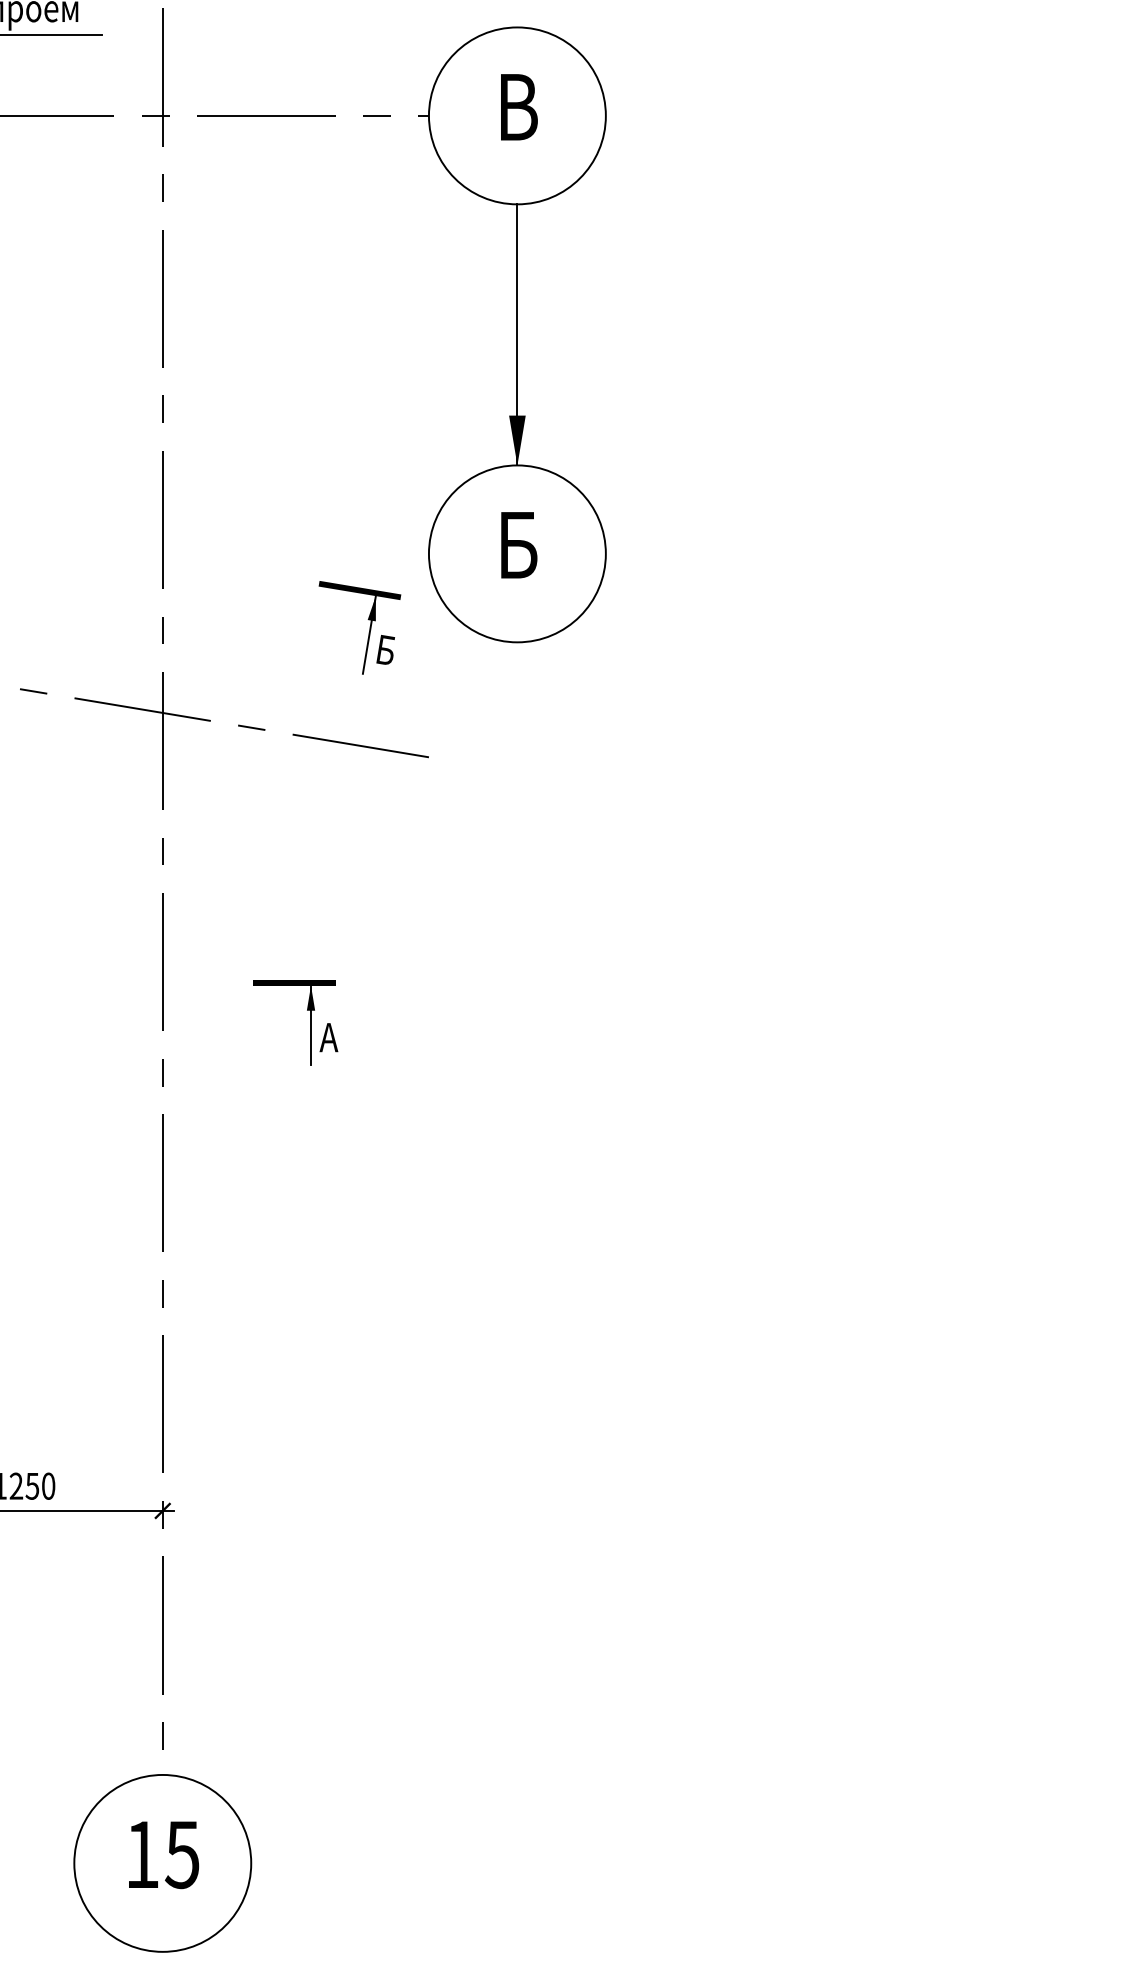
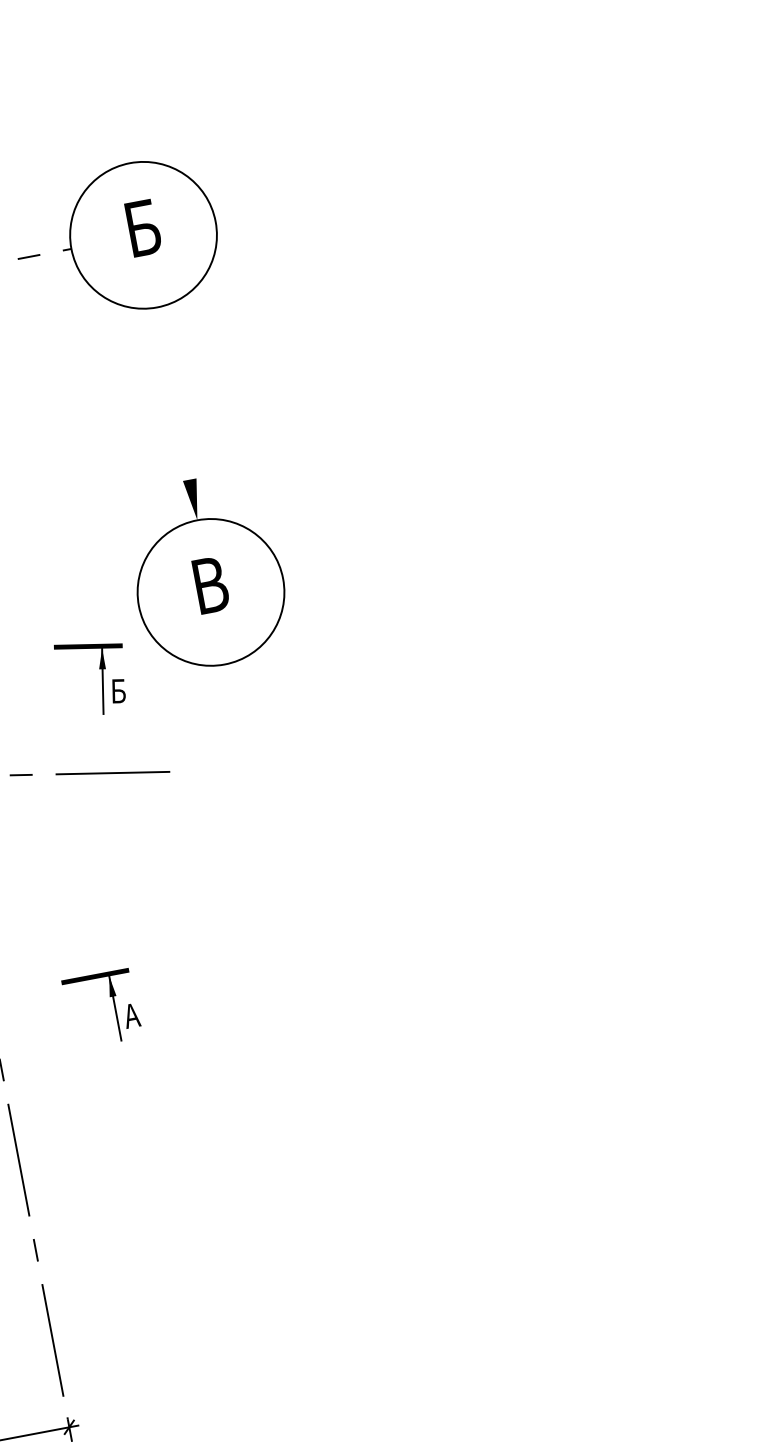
text: (519, 107) -> (143, 228), B -> Б
line: (517, 334) -> (177, 413), removed
text: (519, 545) -> (211, 585), Б -> B

